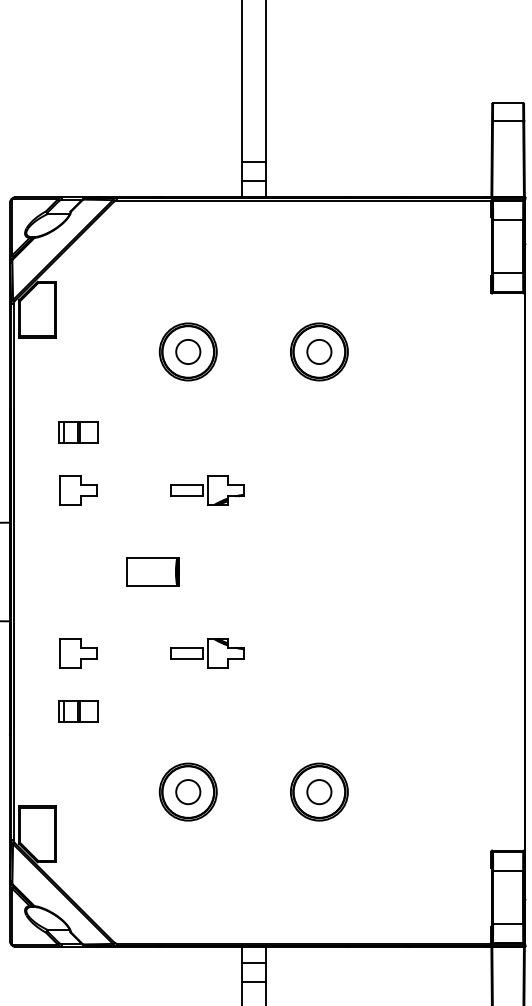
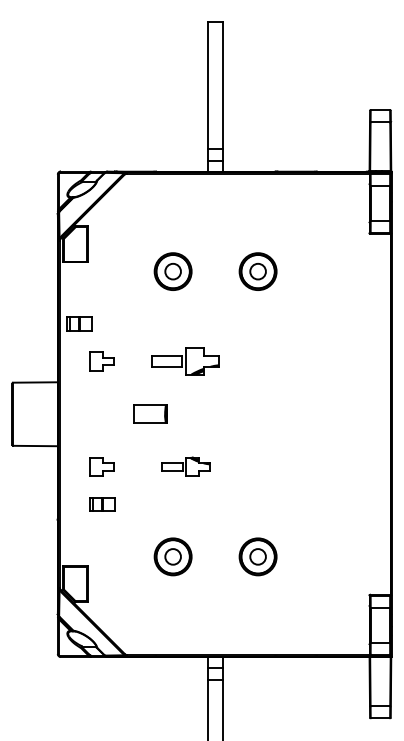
part: (79, 431) -> (79, 323), moved
part: (207, 490) -> (185, 361), size x1.4

